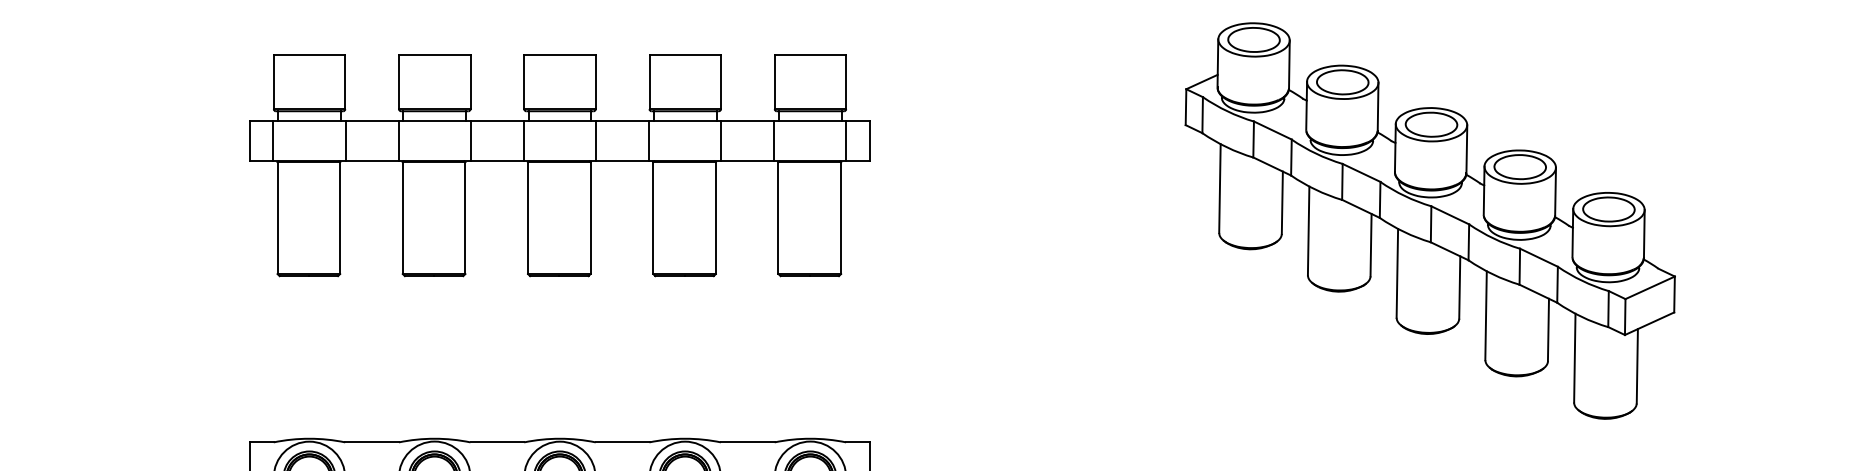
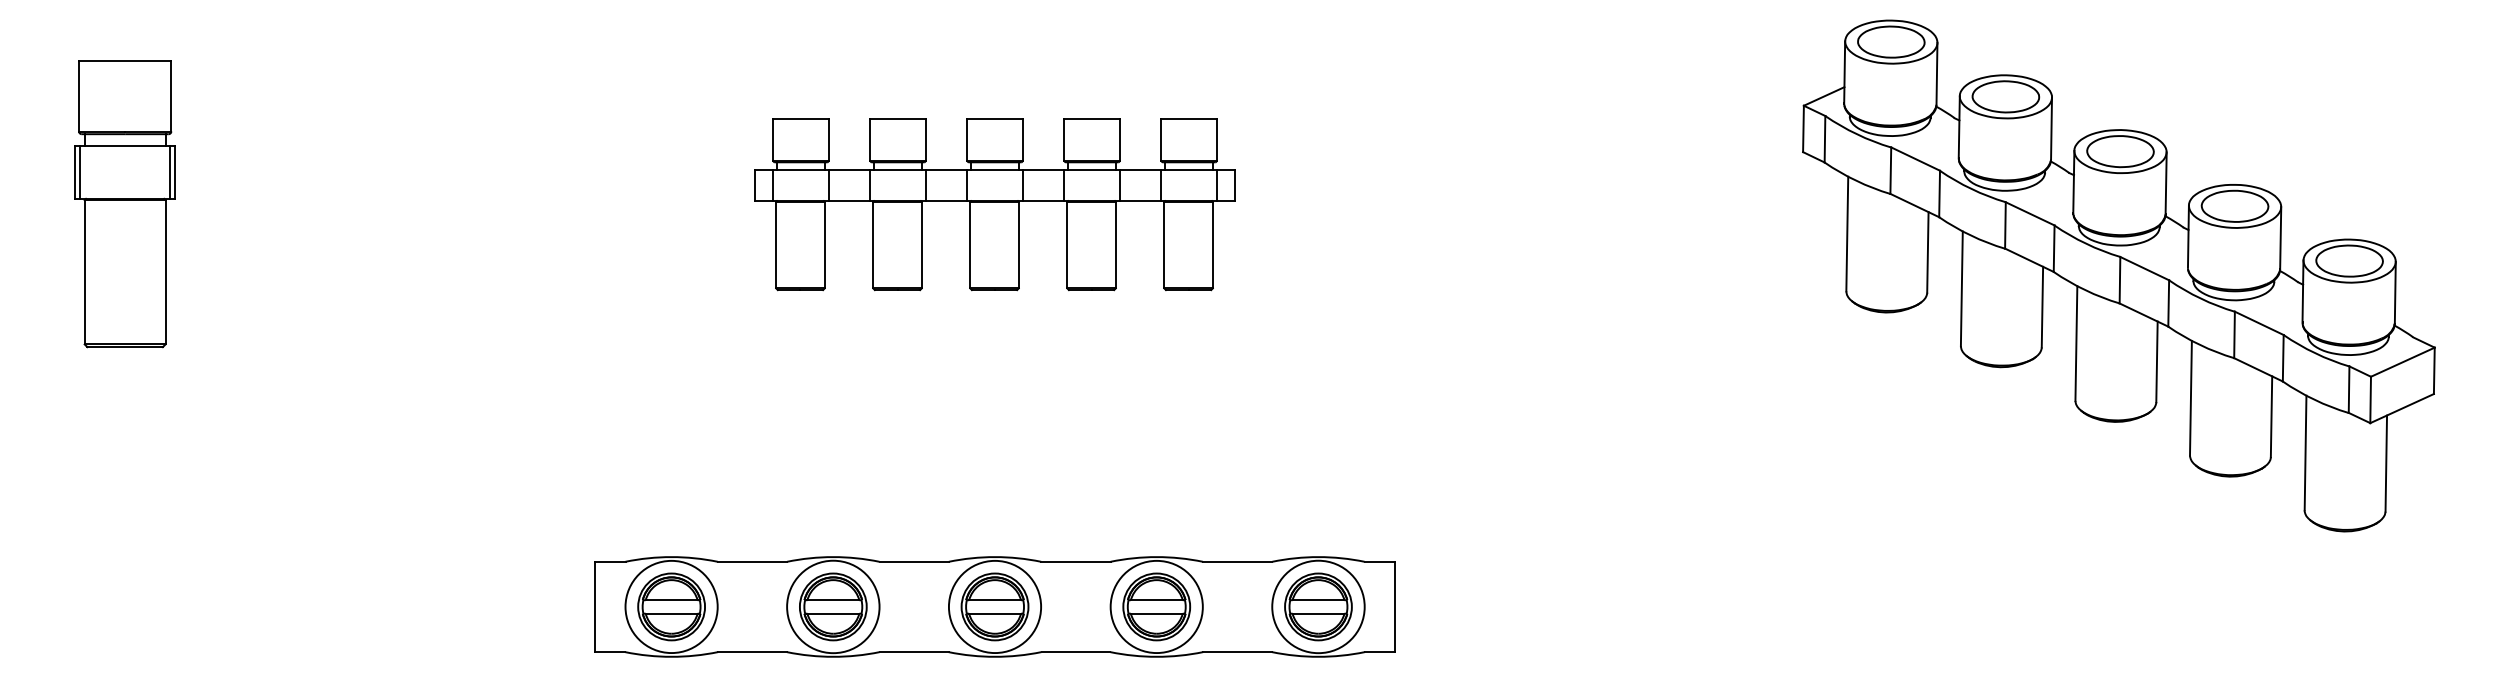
part: (559, 165) -> (994, 204), size x0.6

